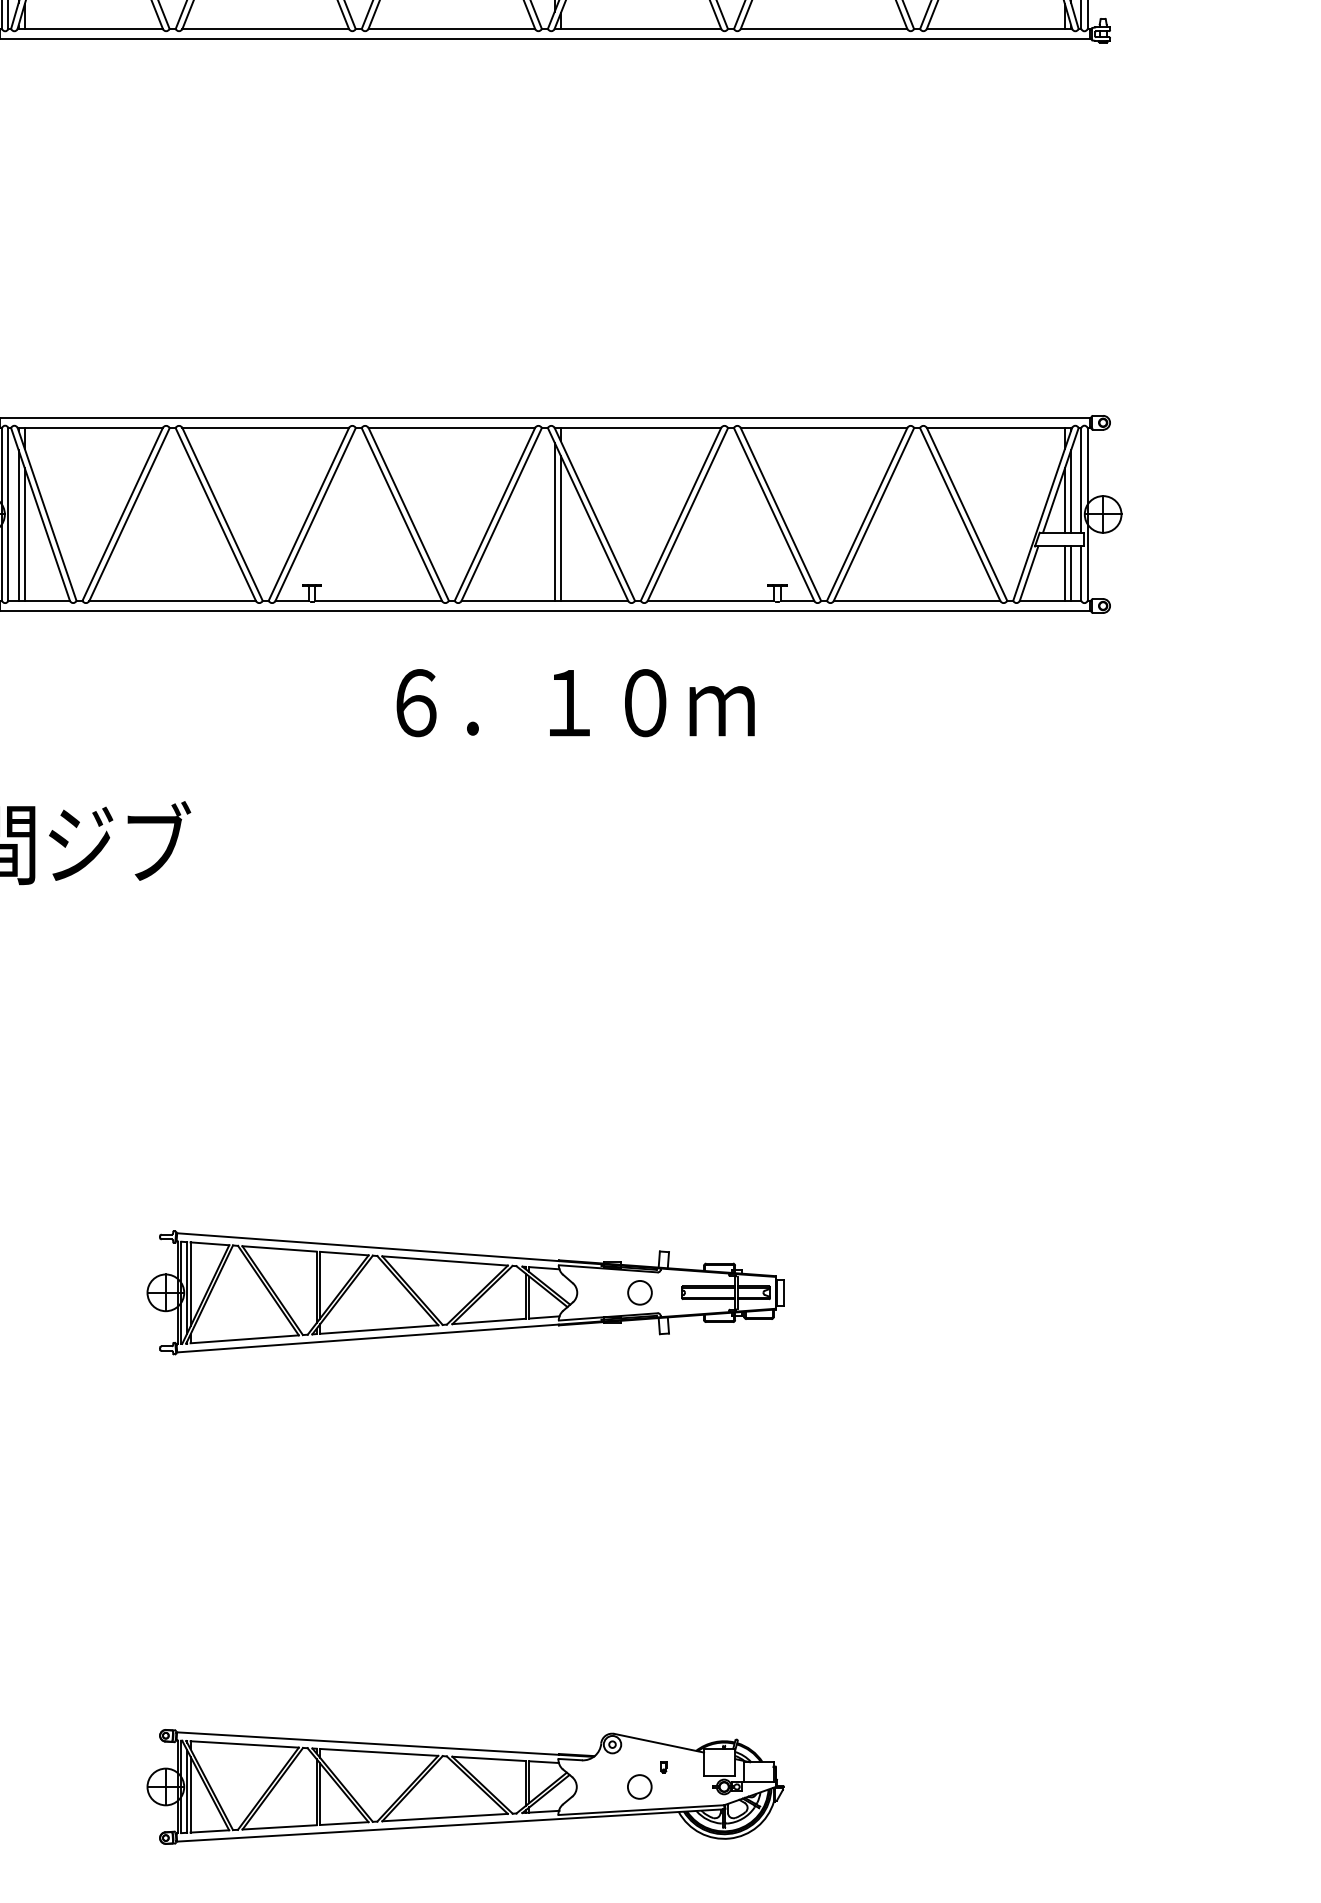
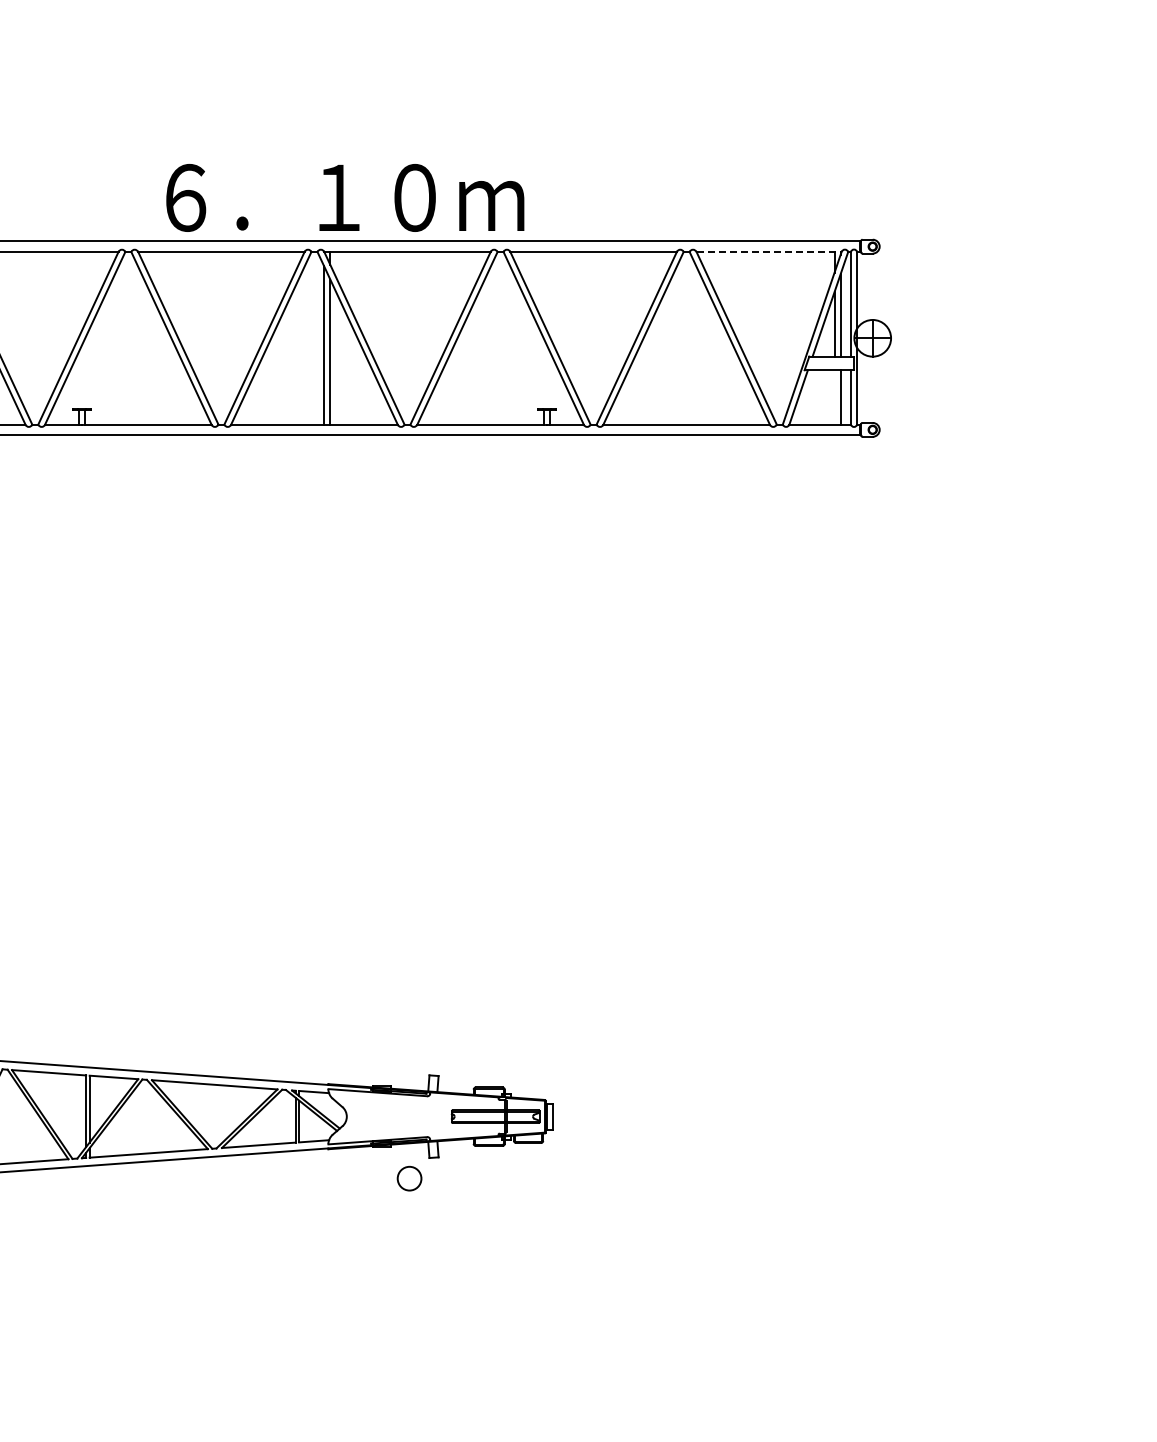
line: (999, 428) -> (769, 252), solid -> dashed
line: (1064, 573) -> (834, 397), removed
text: (575, 703) -> (345, 198), moved
circle: (639, 1292) -> (409, 1178), moved

